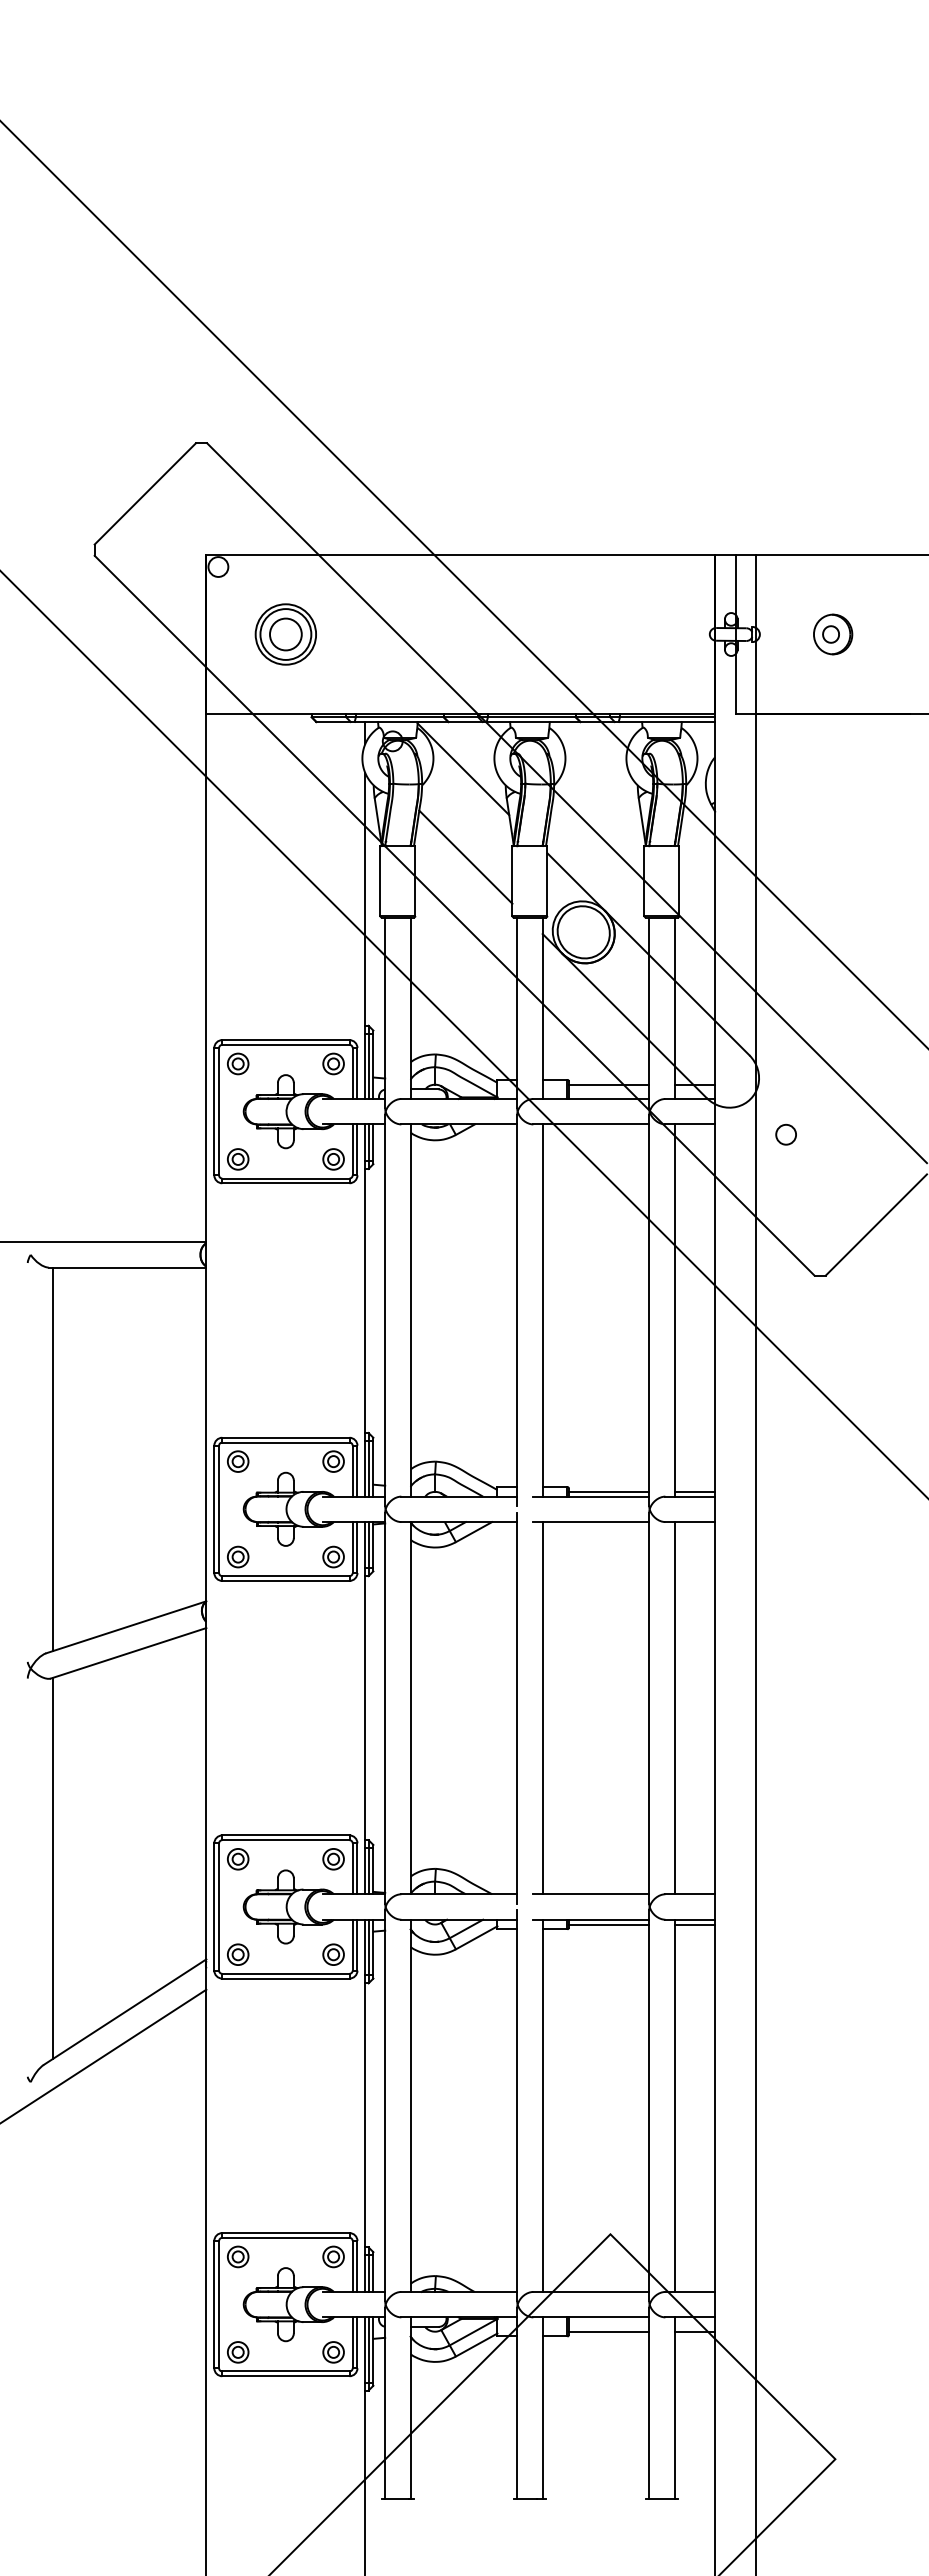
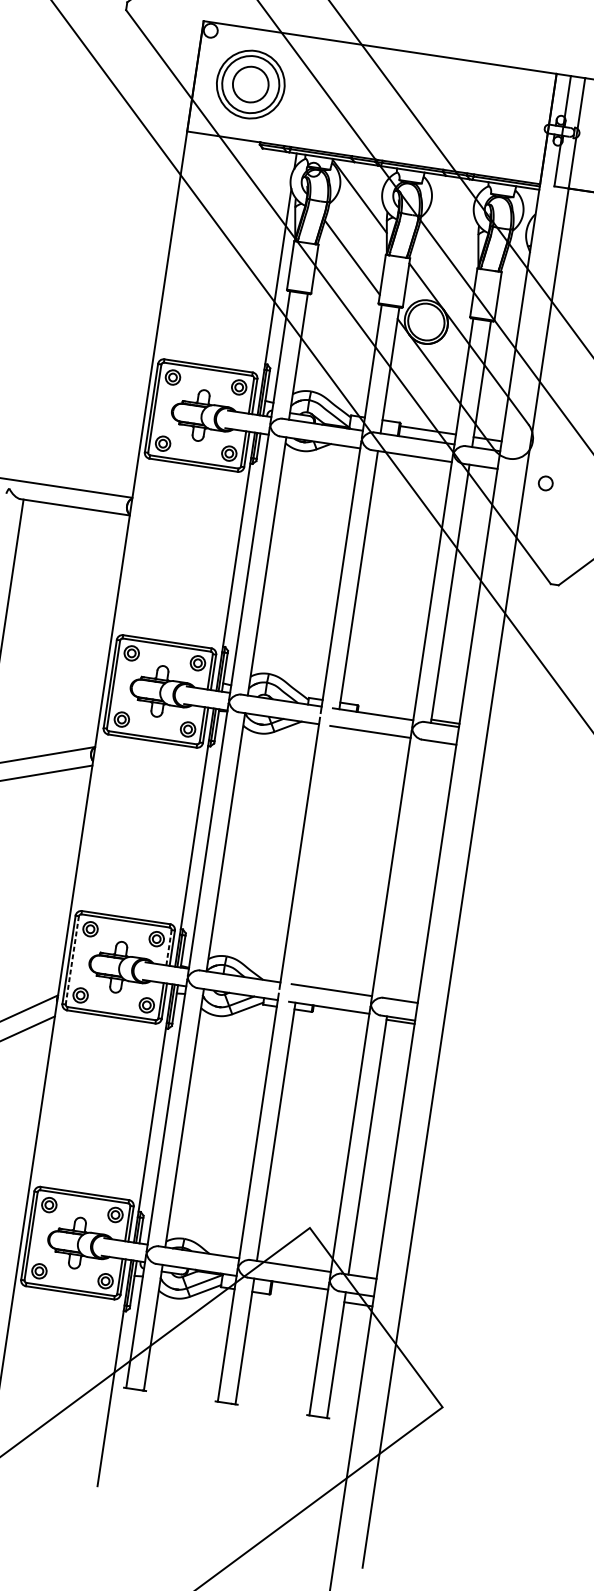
part: (285, 634) -> (250, 84), size x1.6
line: (609, 1491) -> (386, 712), removed
line: (542, 1708) -> (317, 856), removed
line: (674, 1708) -> (408, 869), removed
line: (352, 1868) -> (168, 947), solid -> dashed
line: (219, 1907) -> (72, 960), solid -> dashed
line: (609, 1924) -> (341, 1012), removed
line: (609, 2331) -> (299, 1295), removed

